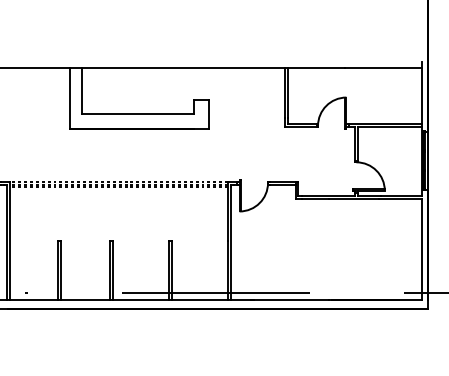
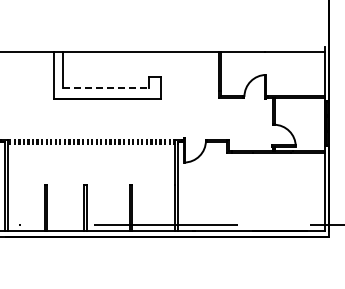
line: (138, 113) -> (106, 87), solid -> dashed

